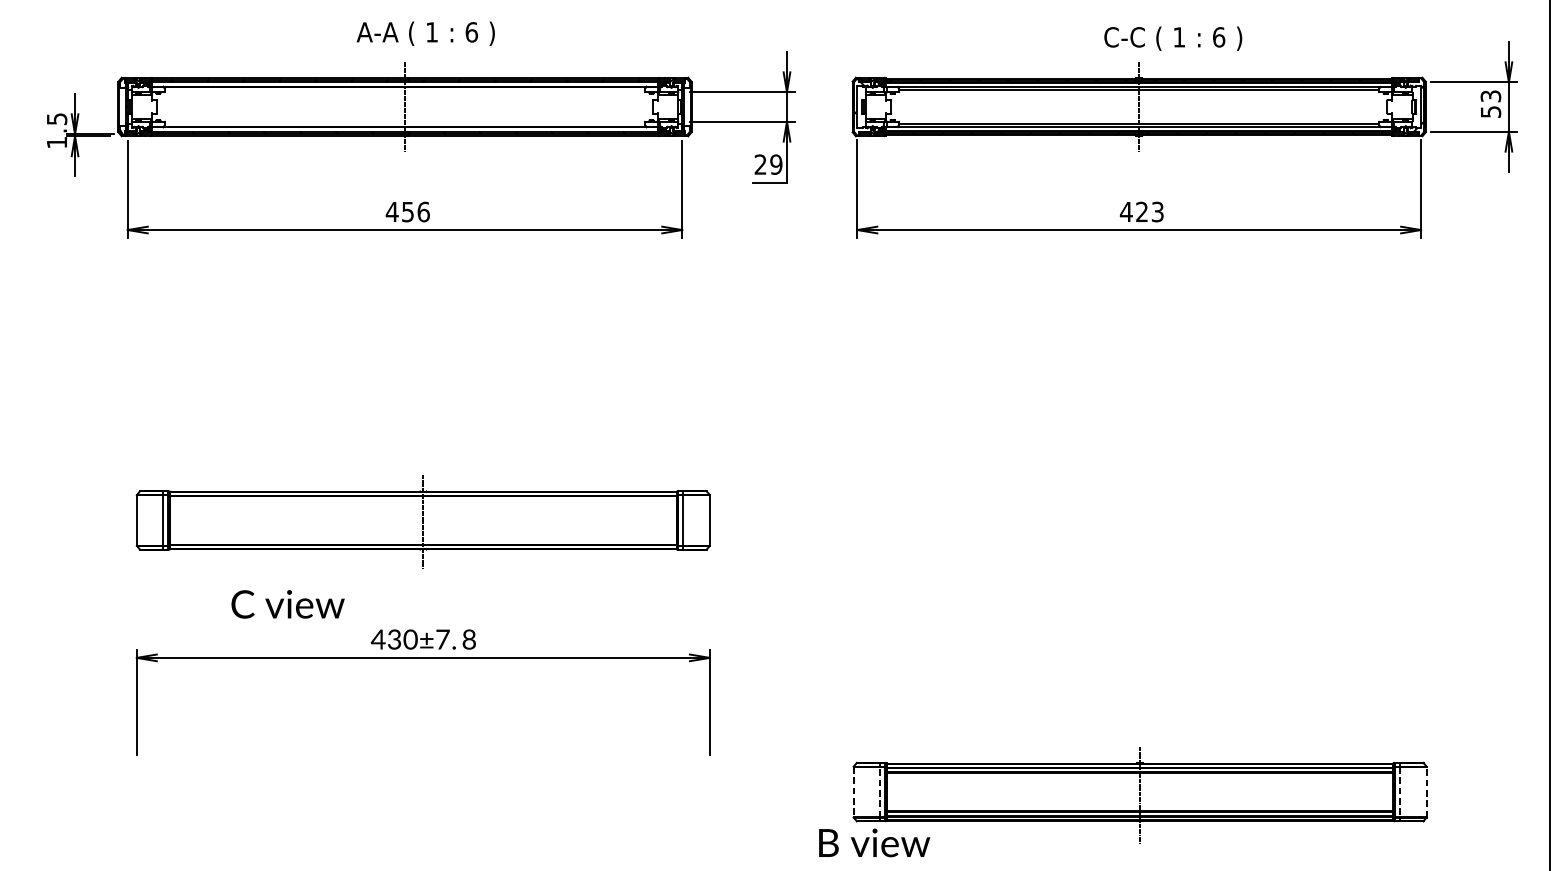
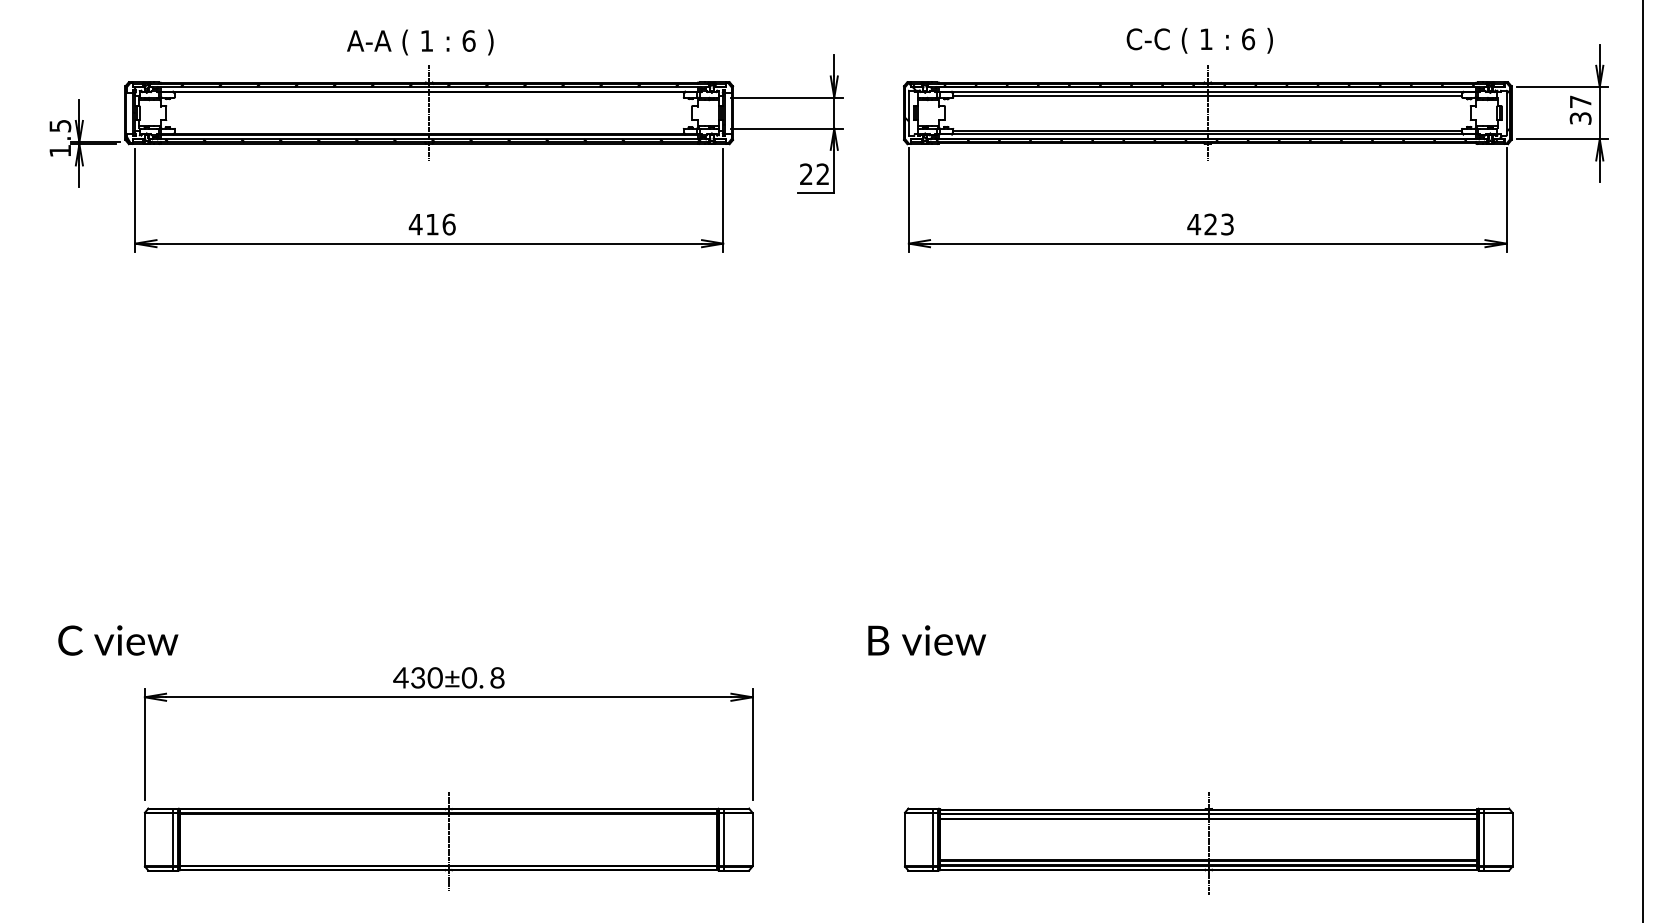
text: (425, 33) -> (420, 42), moved
text: (1172, 38) -> (1199, 40), moved
text: (1490, 103) -> (1580, 109), 53 -> 37
text: (775, 164) -> (822, 174), 29 -> 22
text: (408, 211) -> (432, 224), 456 -> 416
part: (423, 522) -> (448, 841), moved
text: (288, 604) -> (118, 640), moved
text: (442, 639) -> (469, 677), 430±7. -> 430±0.
line: (853, 791) -> (904, 839), dashed -> solid
line: (880, 791) -> (933, 839), dashed -> solid
line: (1400, 791) -> (1484, 839), dashed -> solid
line: (1426, 791) -> (1512, 839), dashed -> solid
text: (874, 842) -> (927, 640), moved

